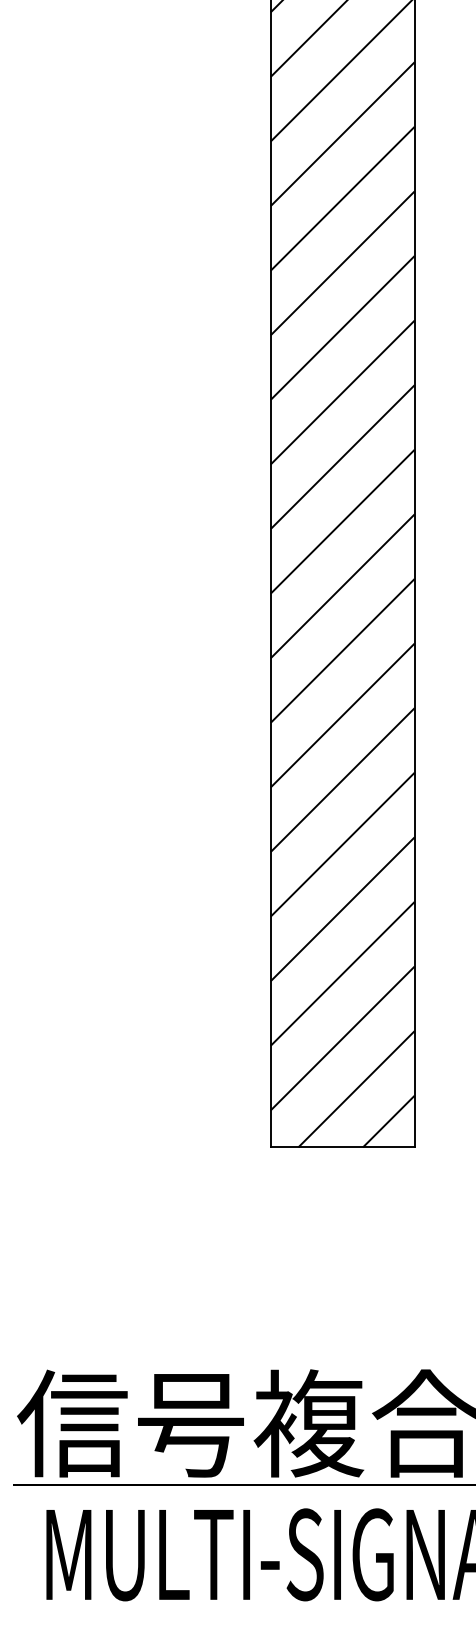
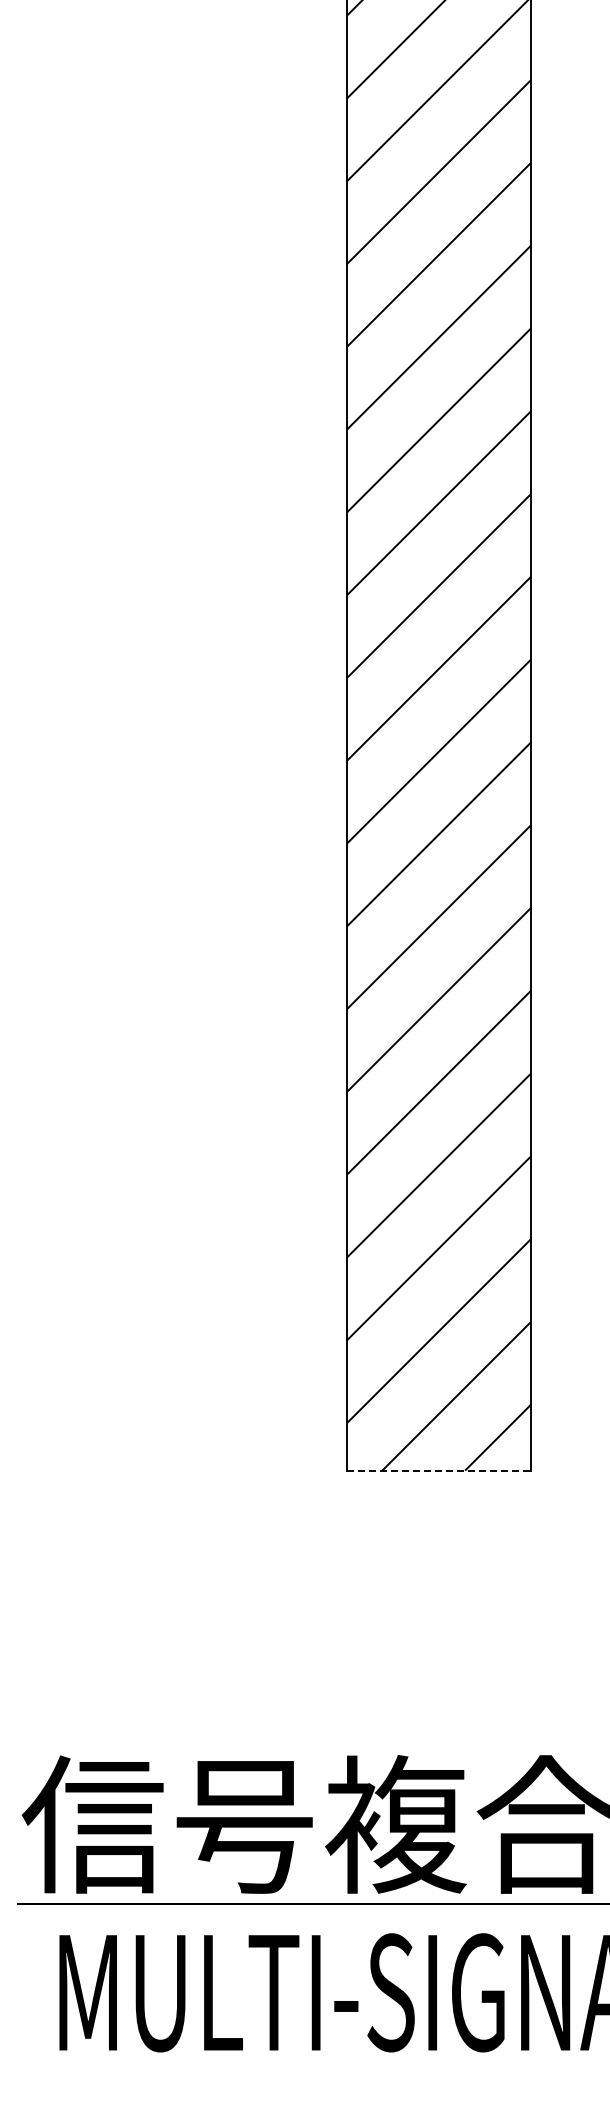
line: (342, 1147) -> (439, 1470), solid -> dashed

